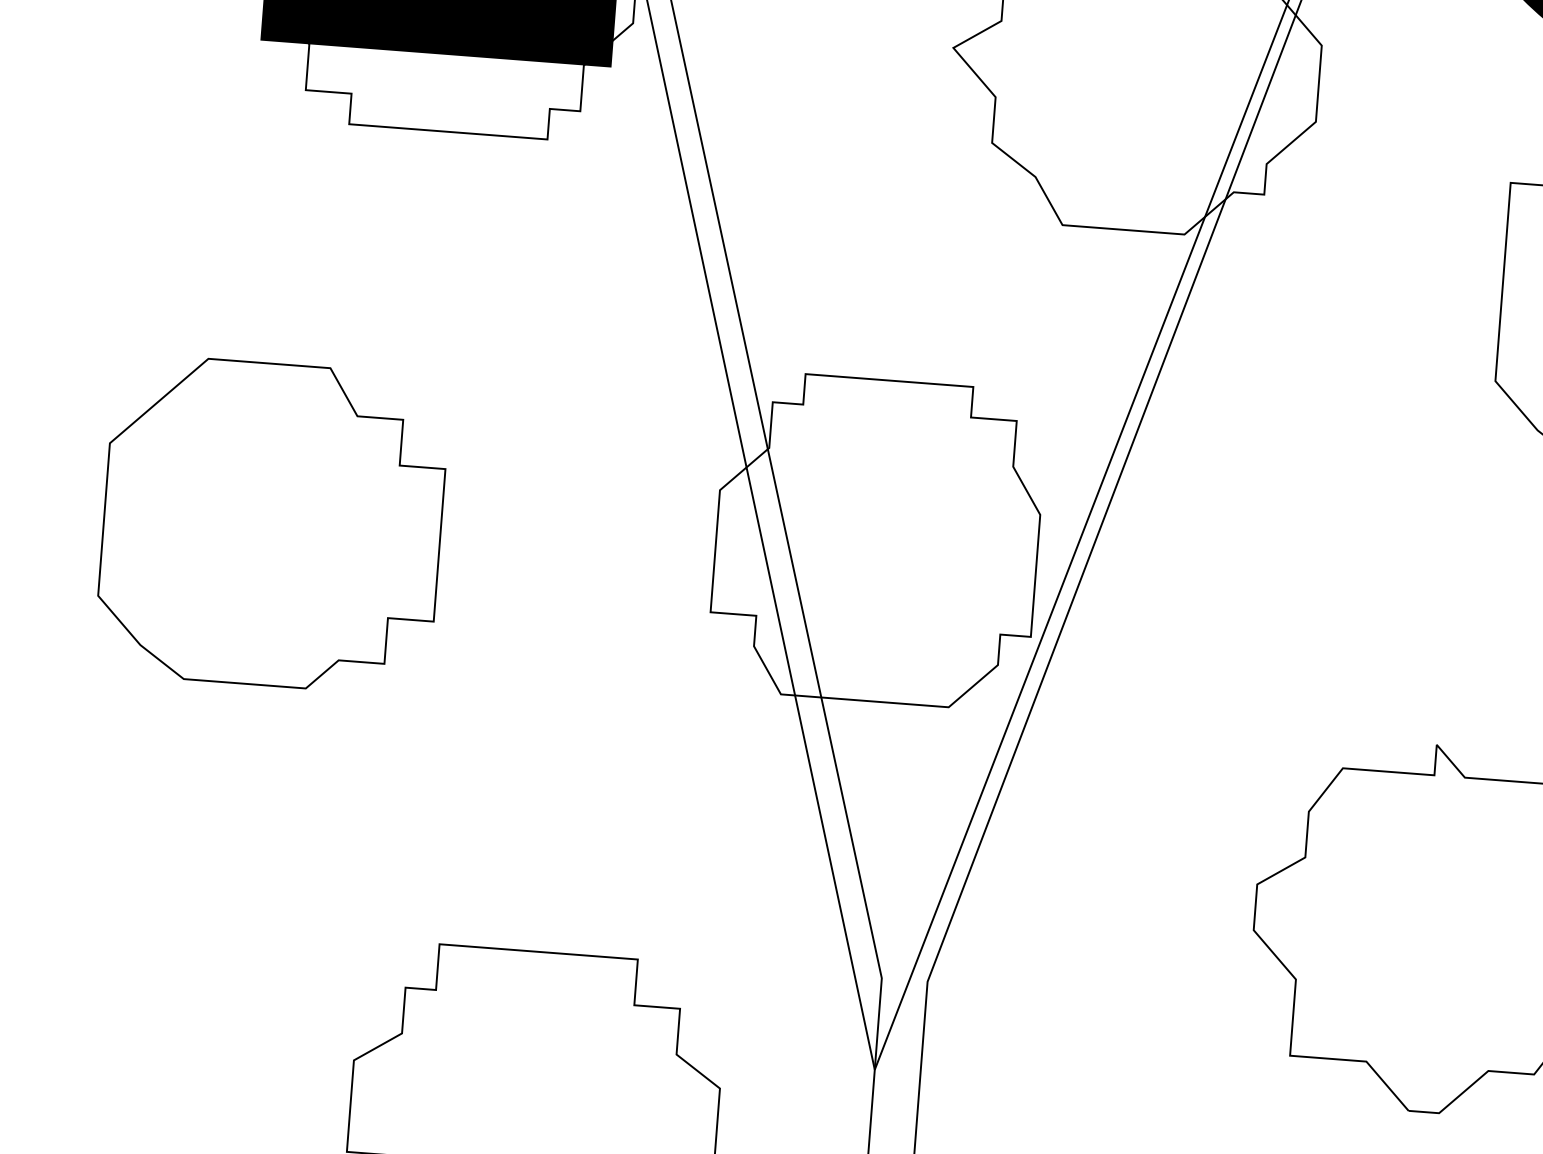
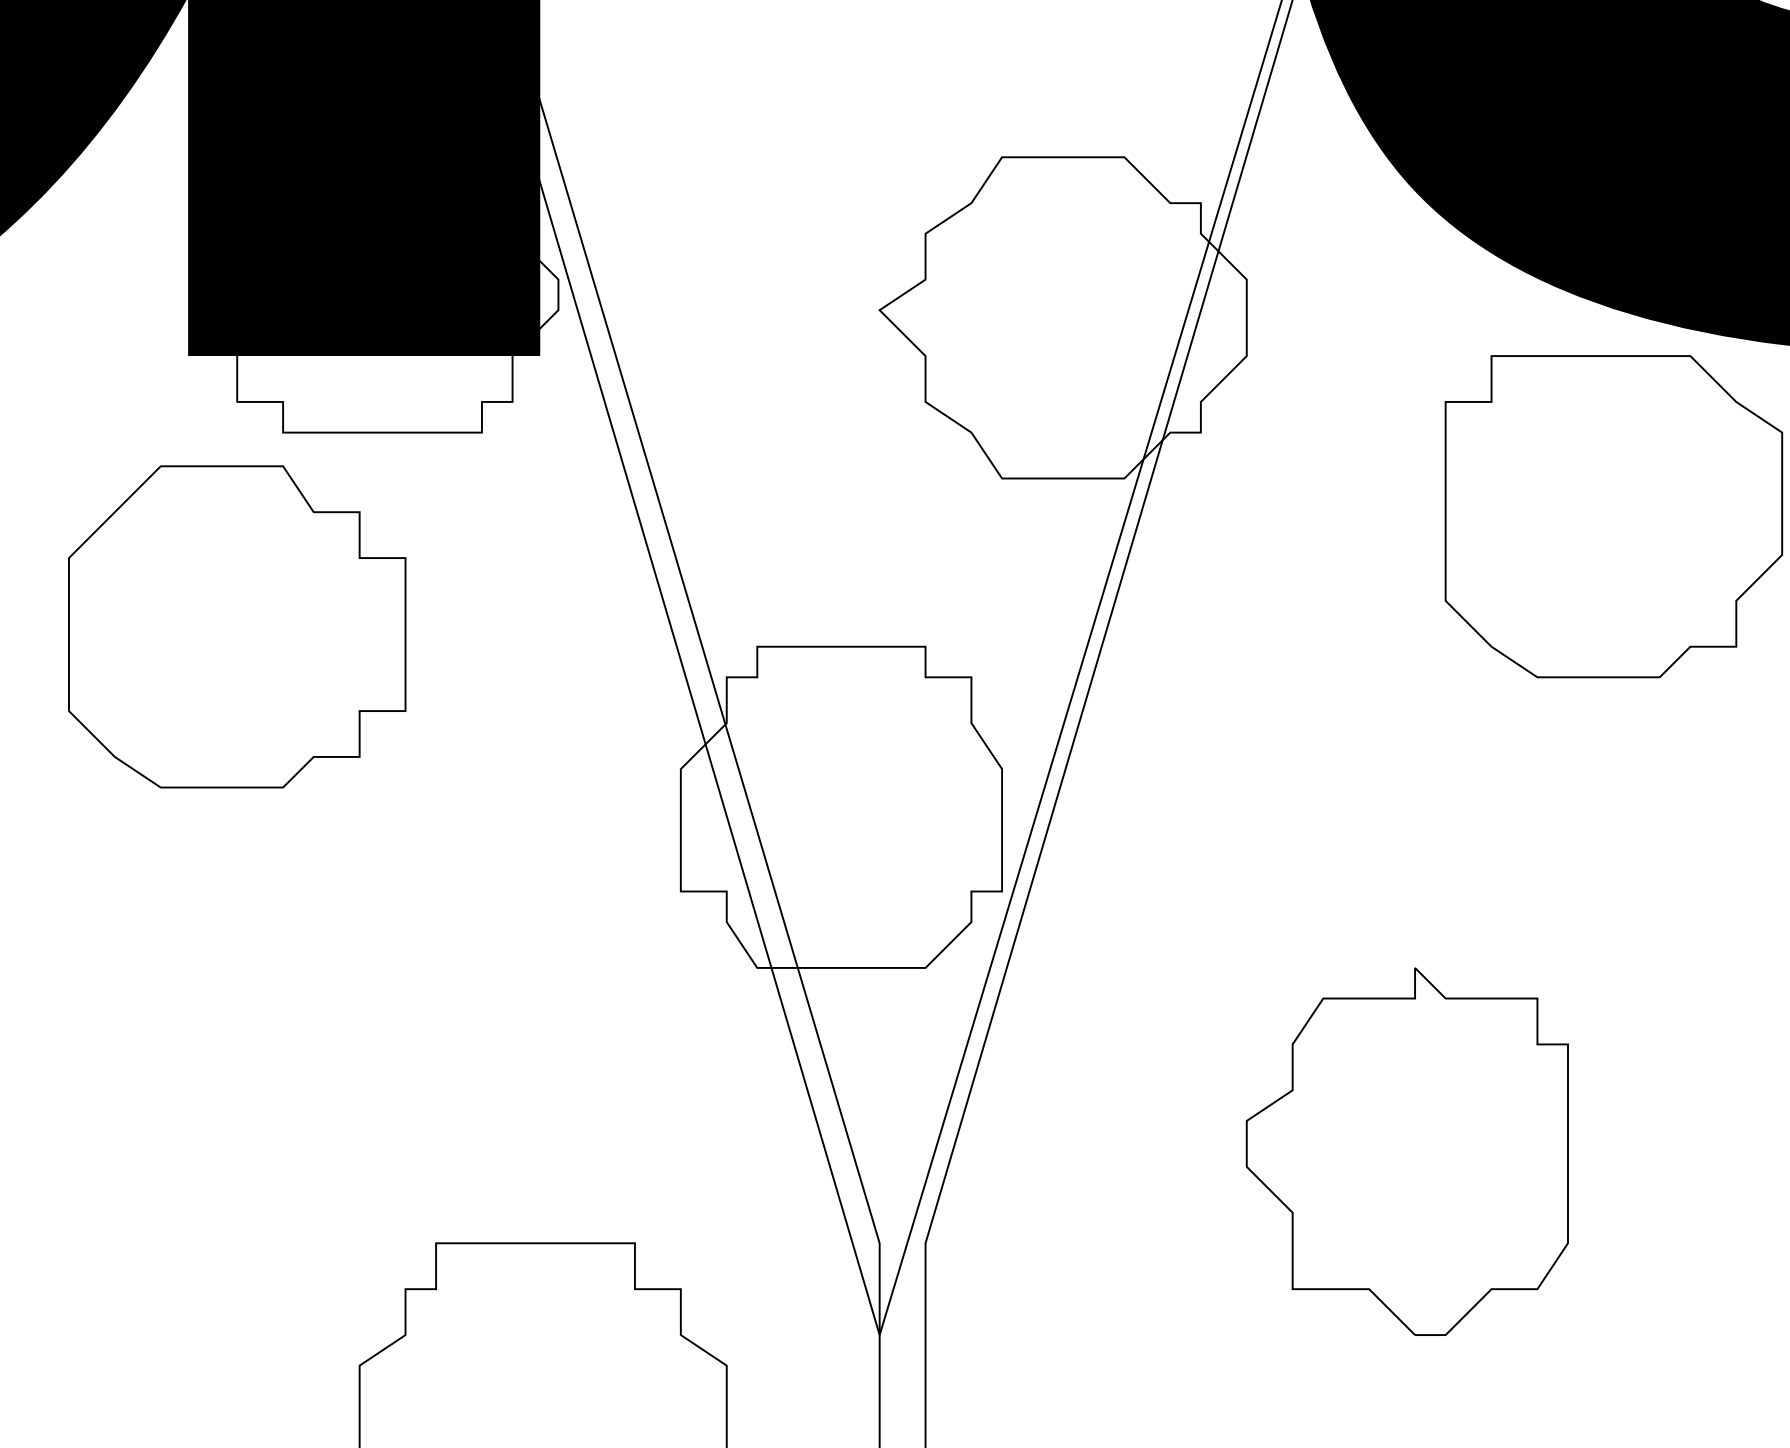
part: (272, 524) -> (237, 626), moved

